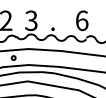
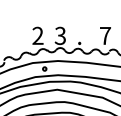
text: (82, 20) -> (105, 35), 6 -> 7

